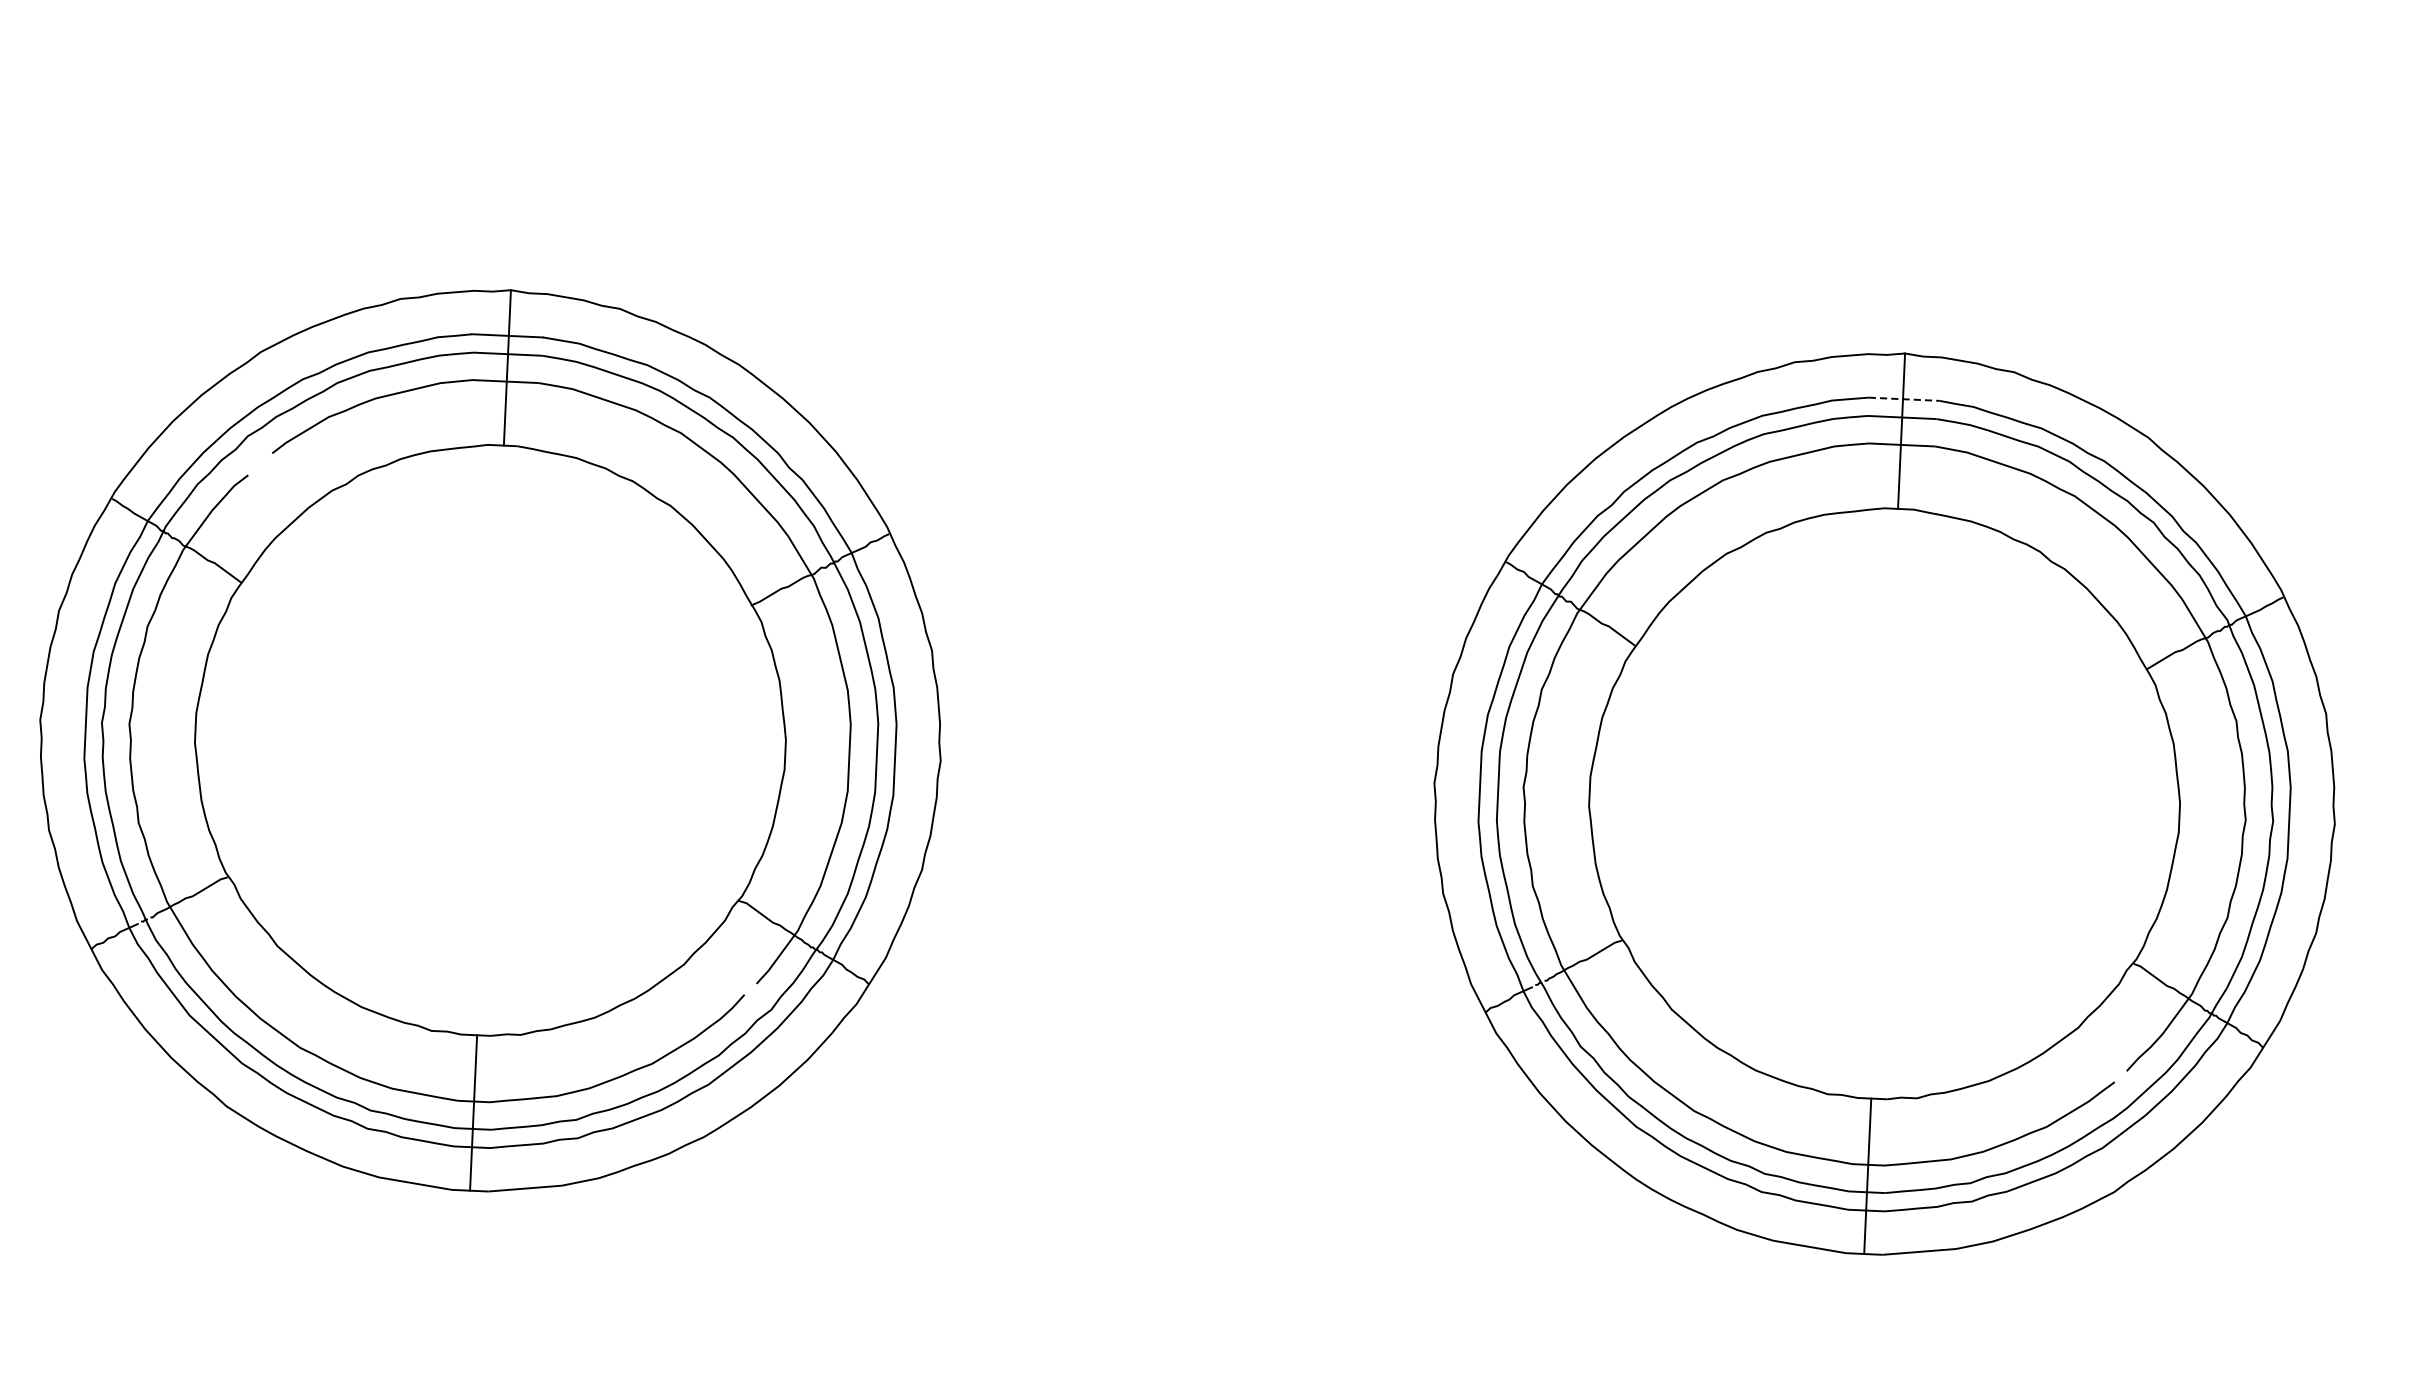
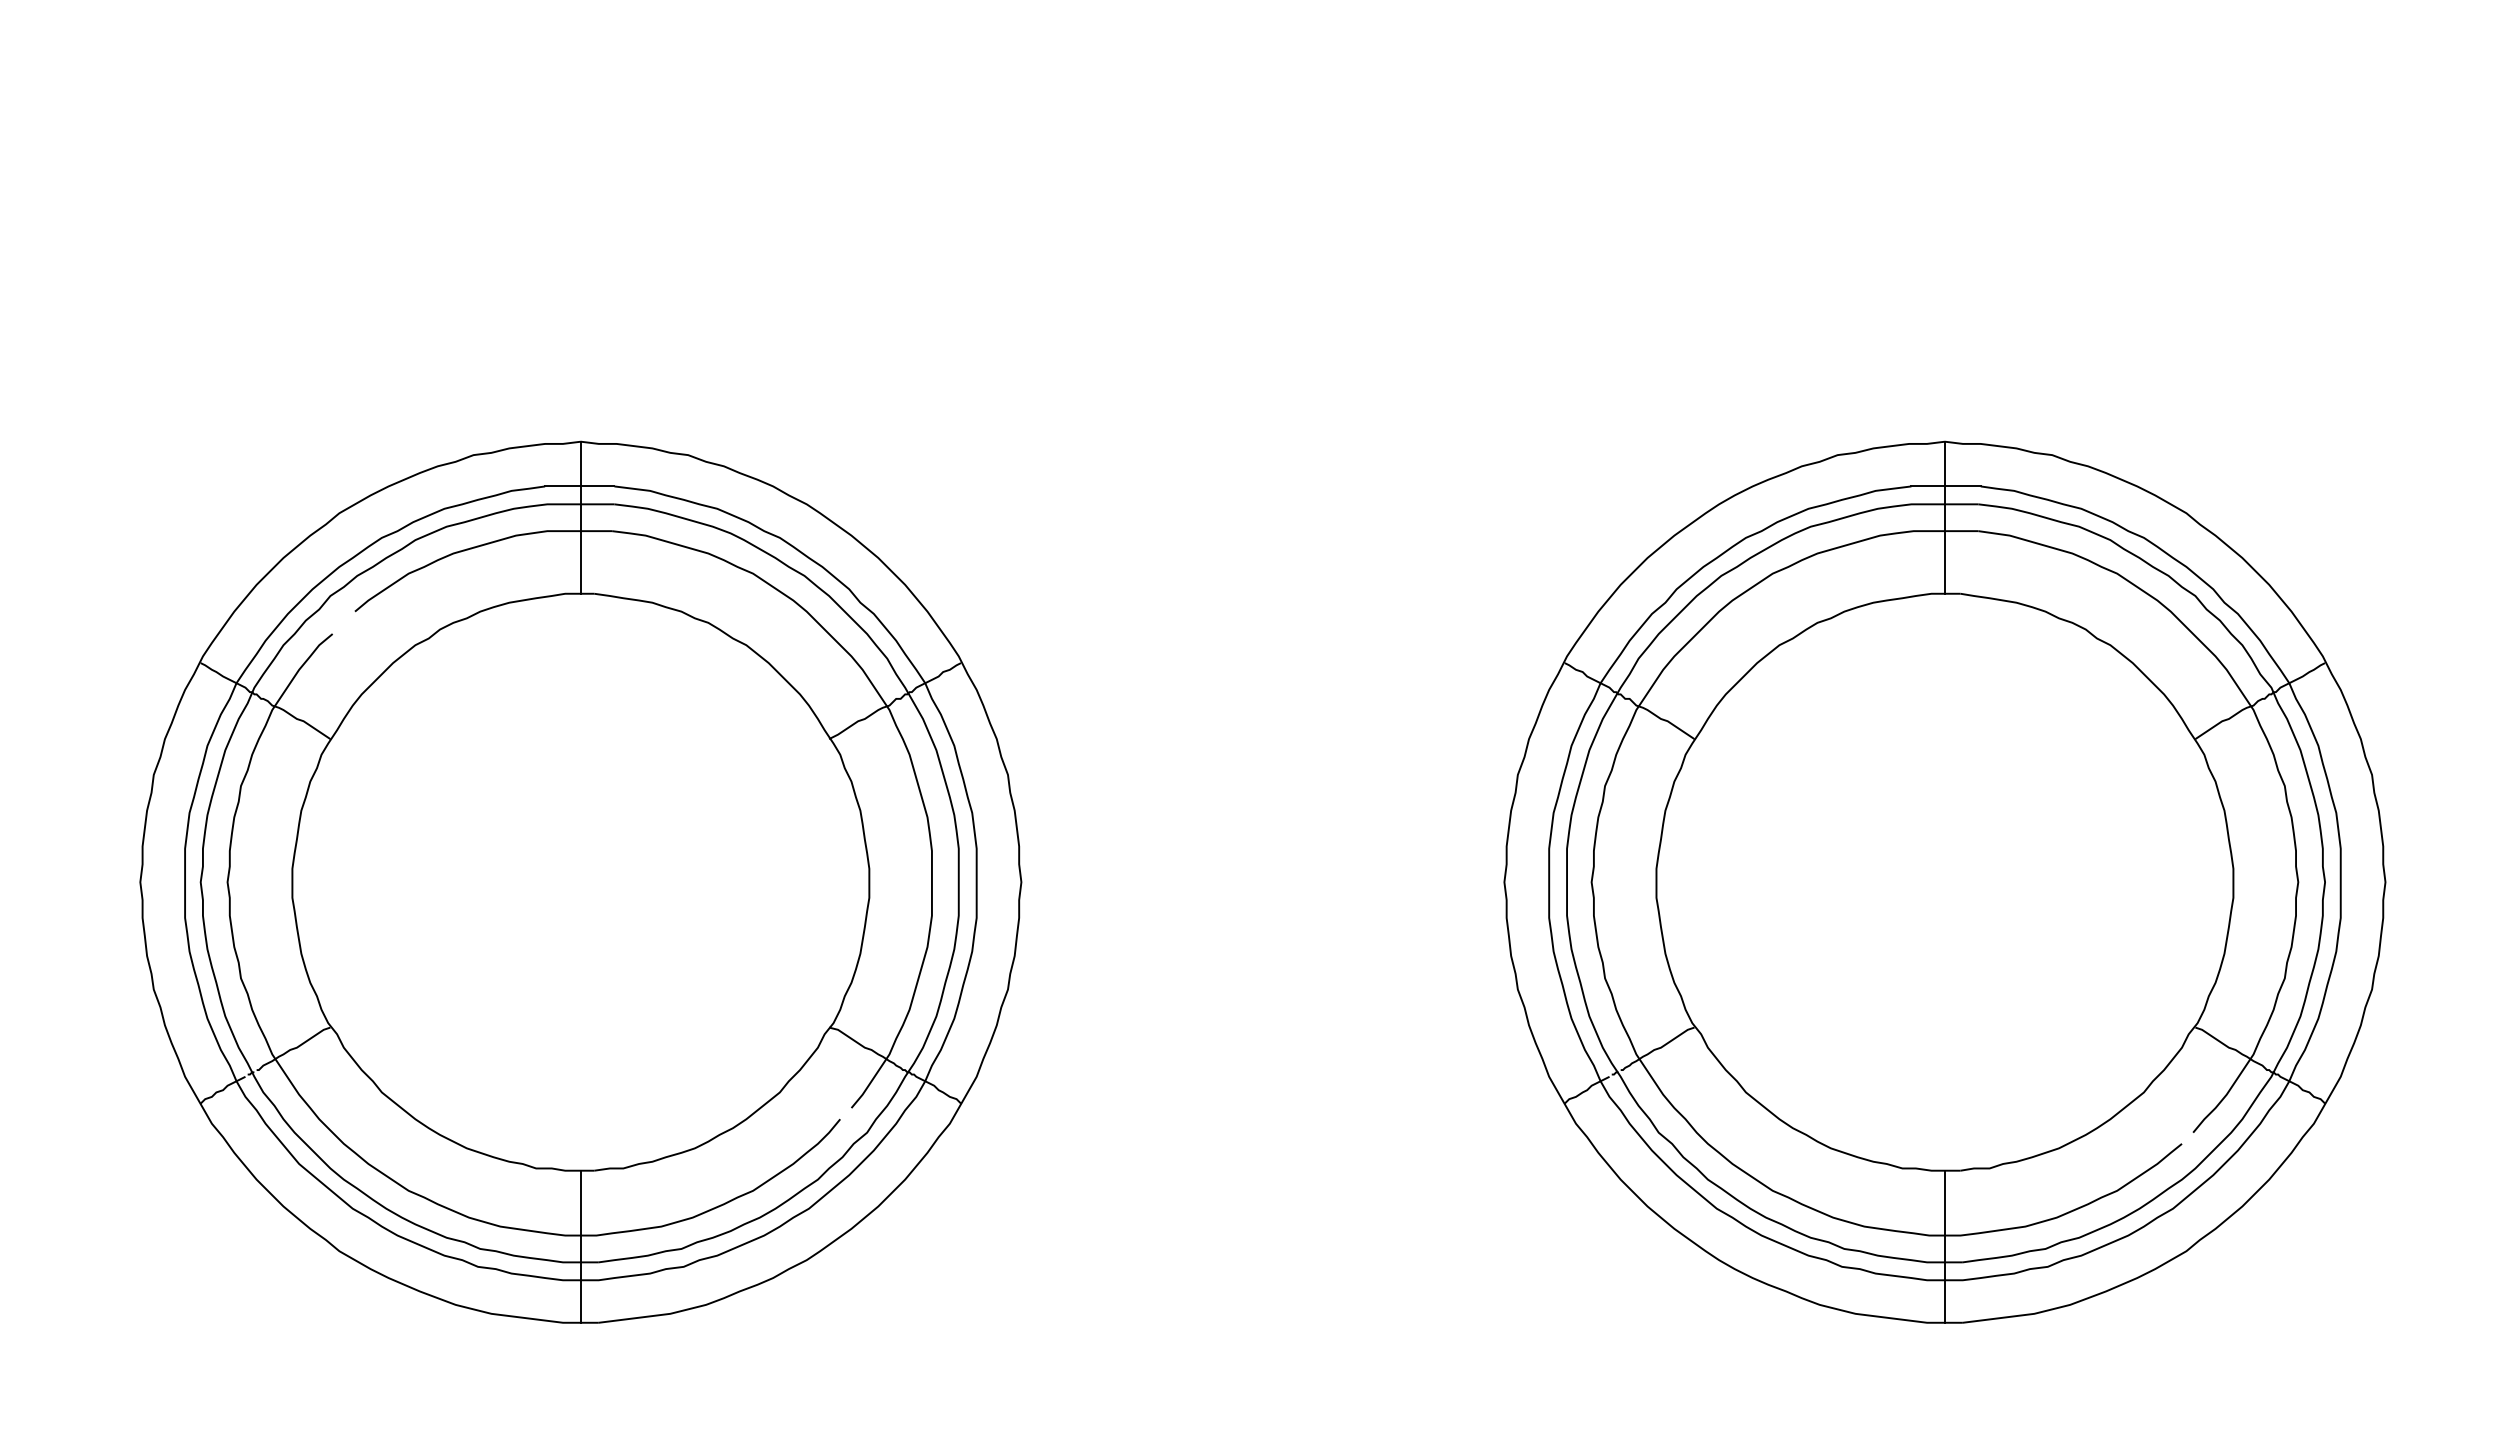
line: (1904, 399) -> (1946, 486), dashed -> solid

